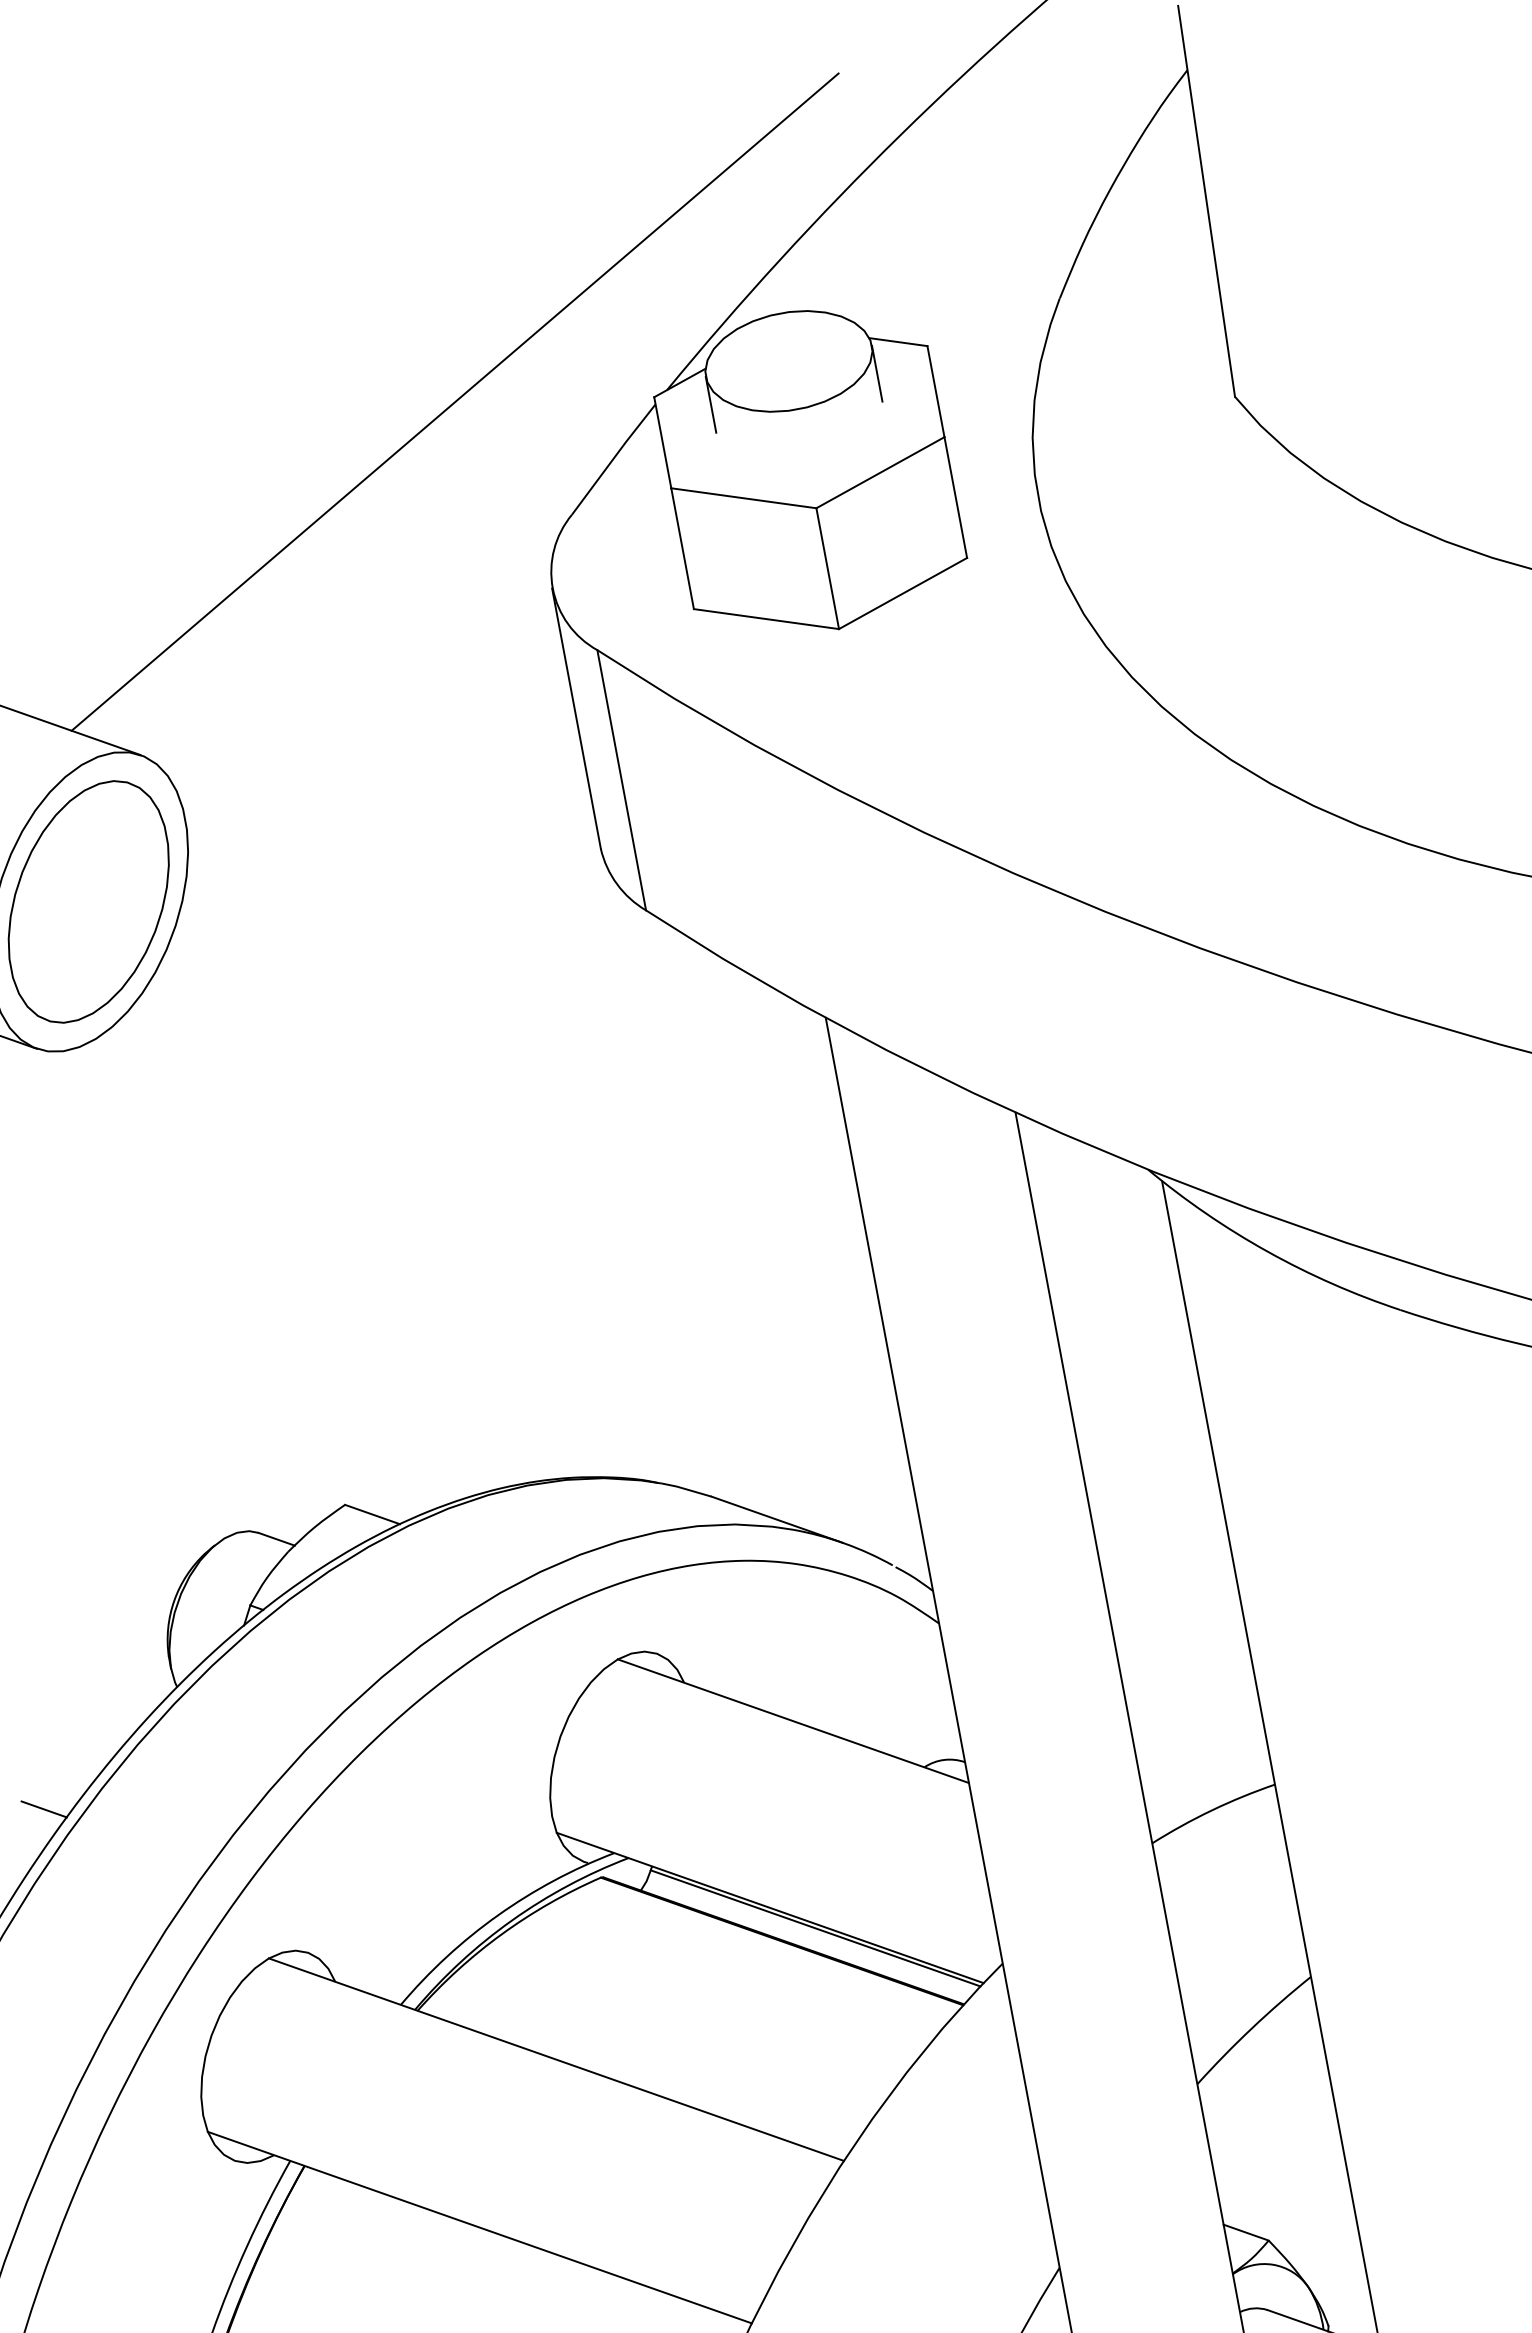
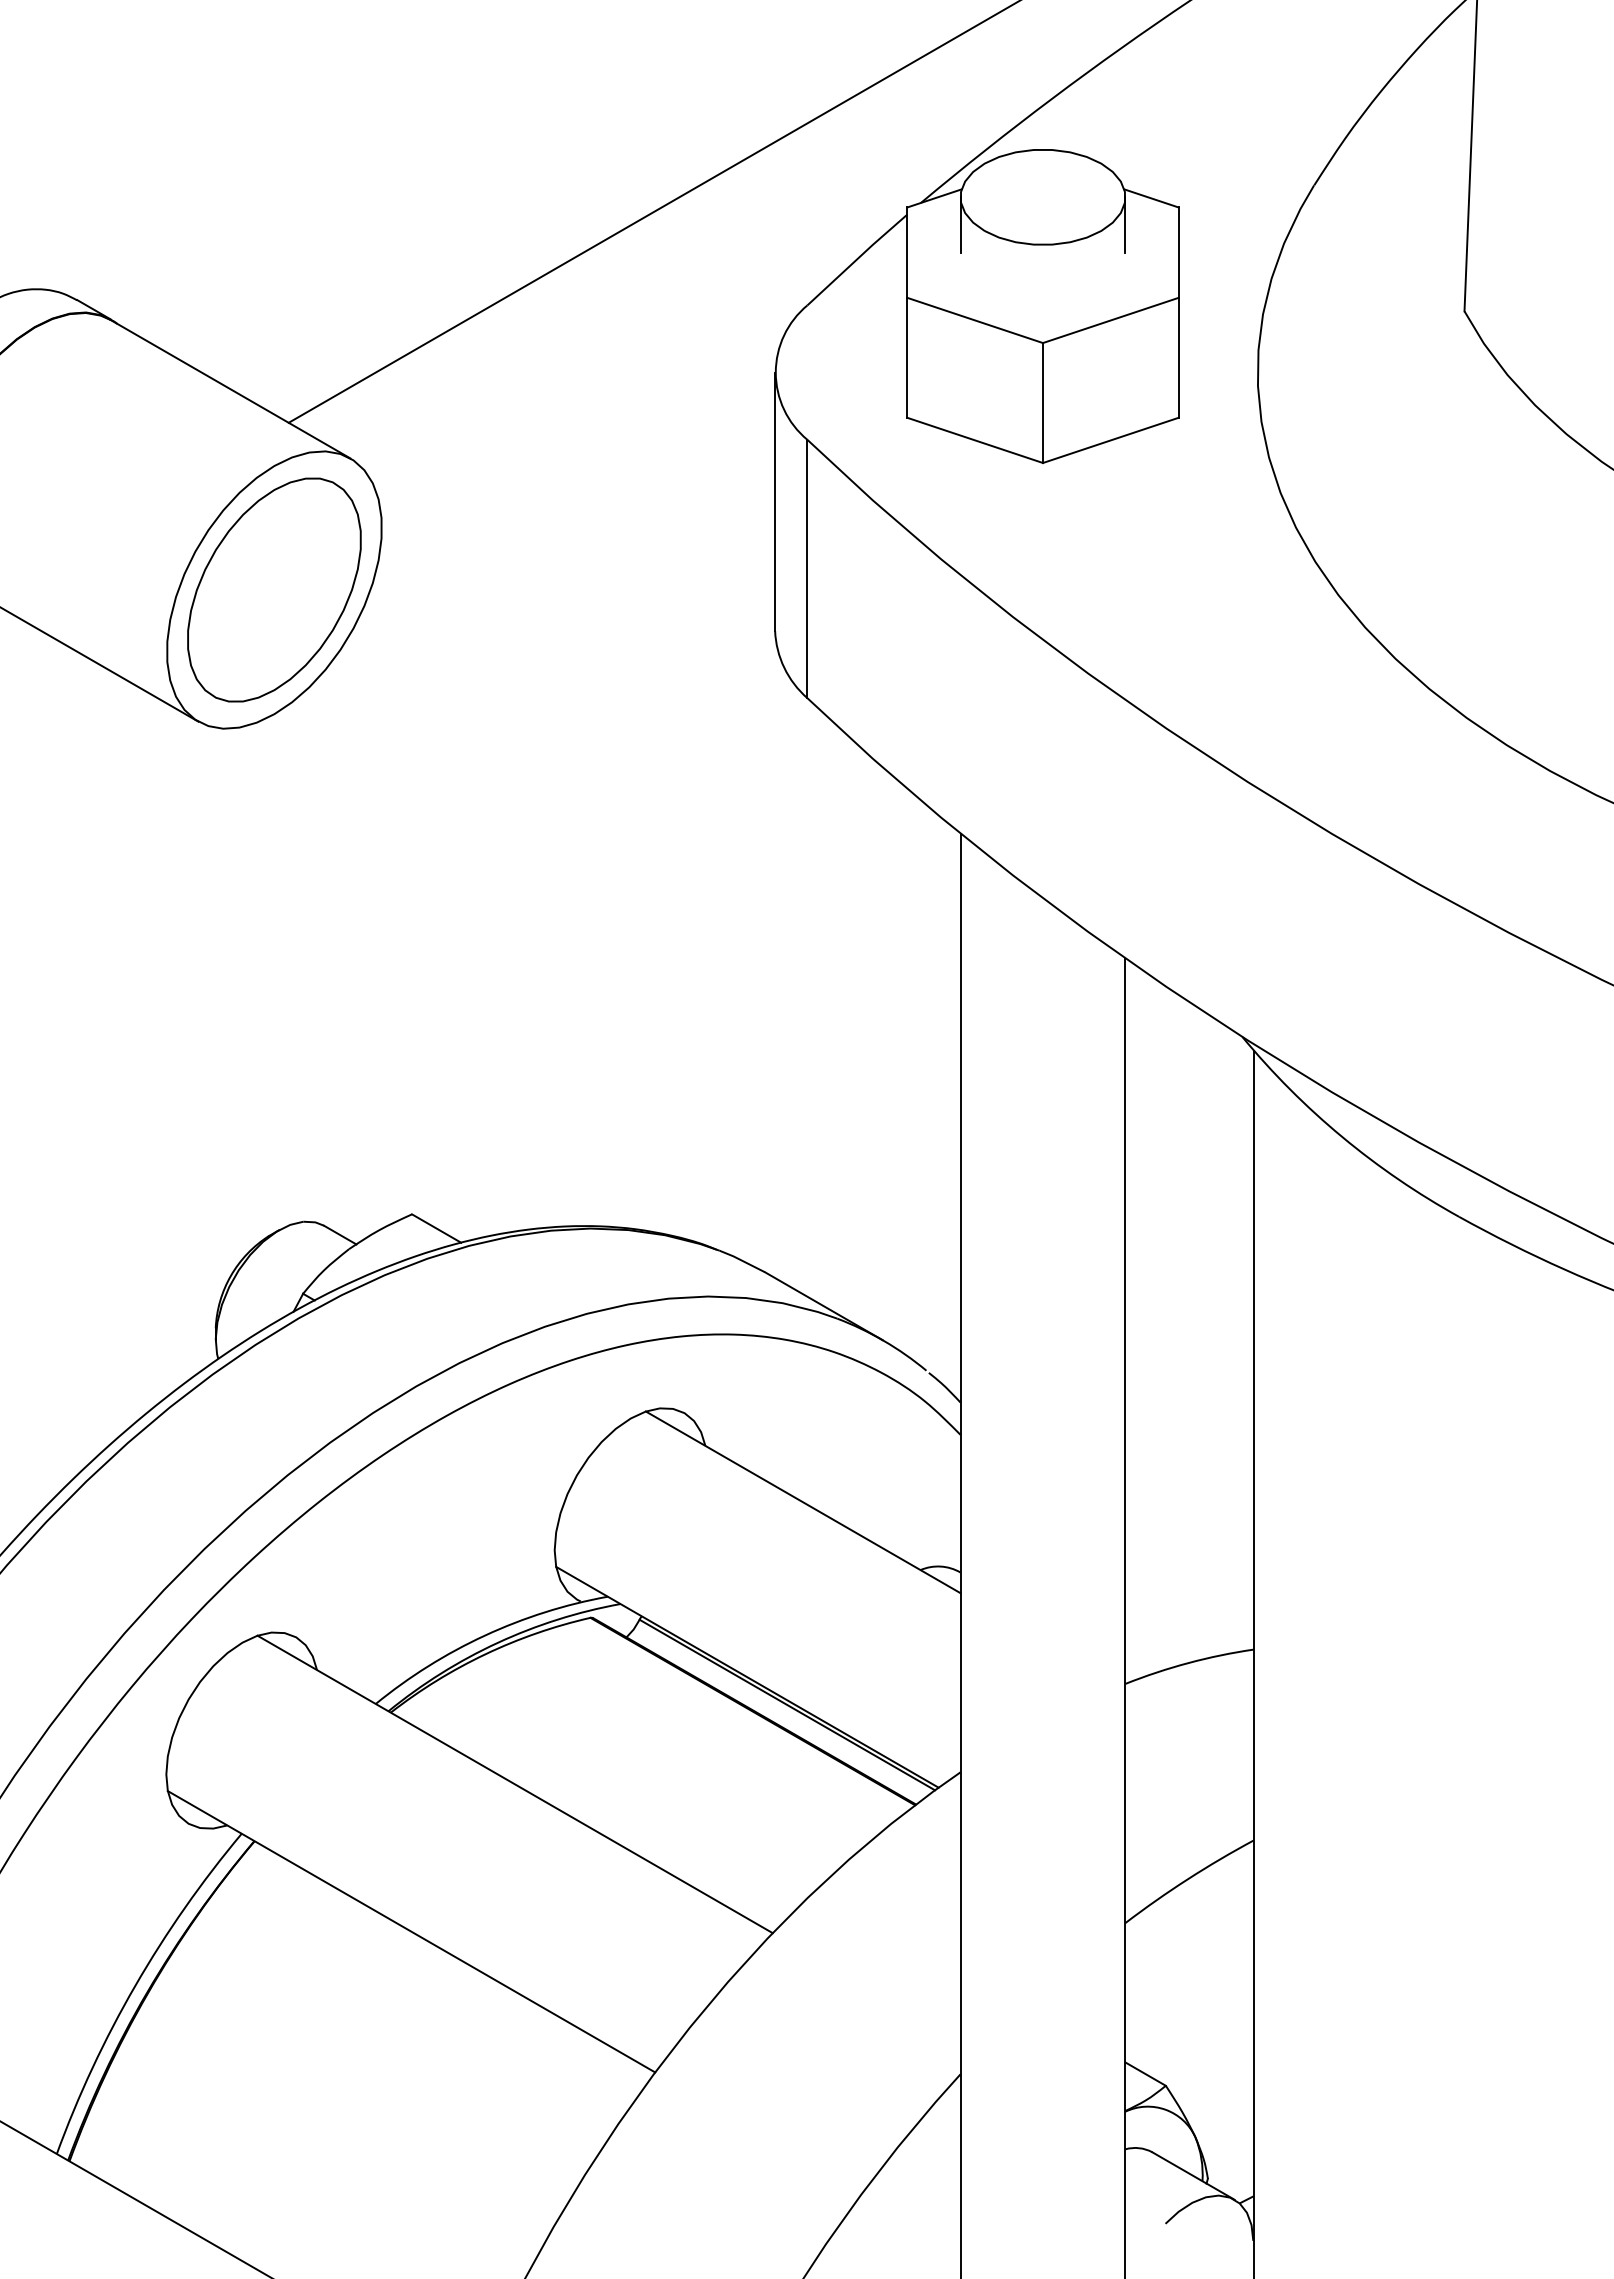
line: (43, 1809) -> (68, 1452), removed

